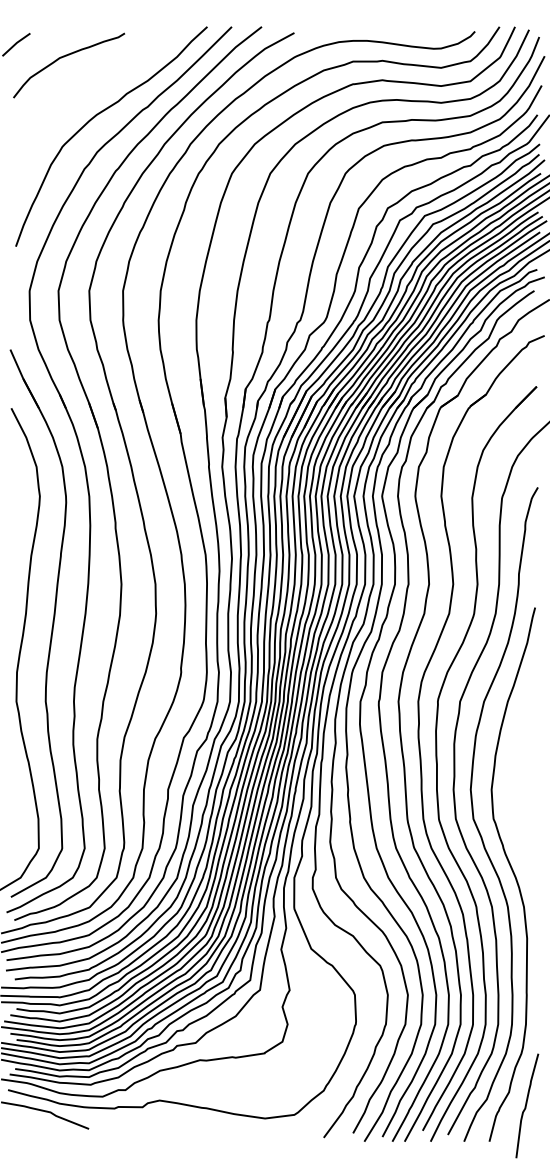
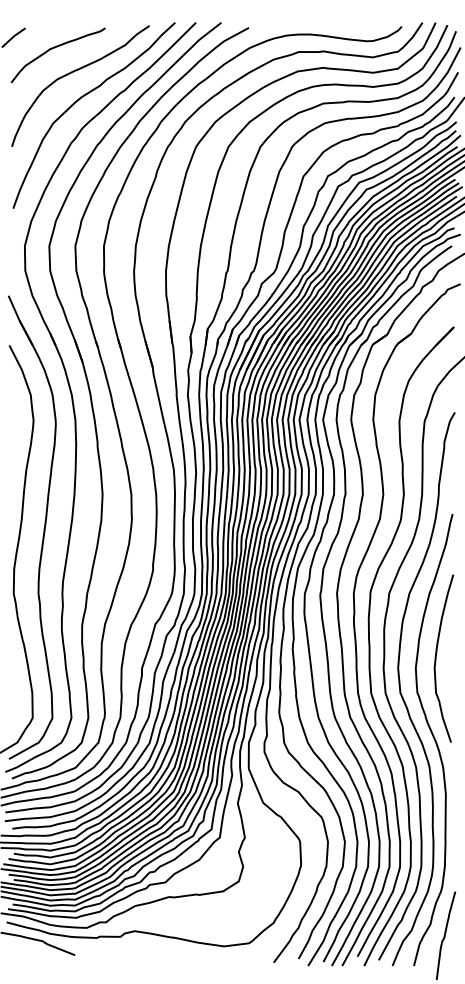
curve: (88, 85) -> (74, 72), added
curve: (516, 778) -> (436, 658), added

